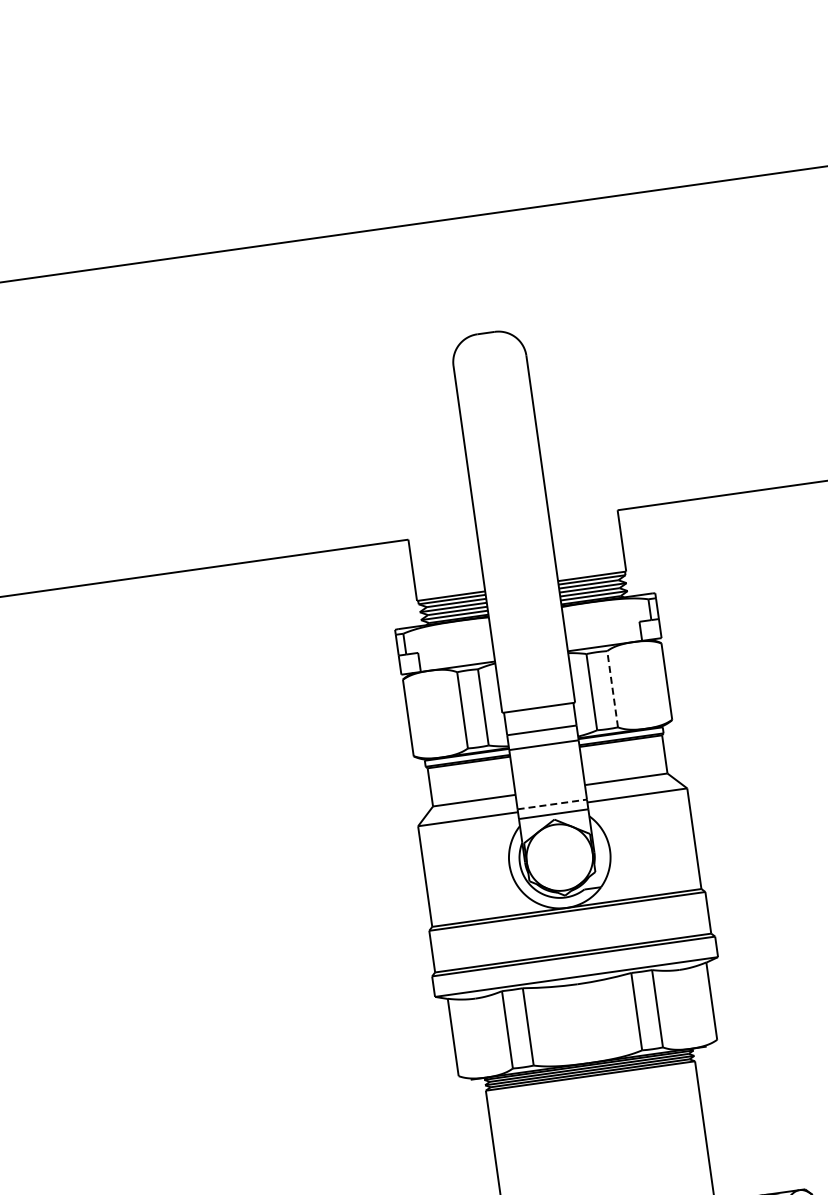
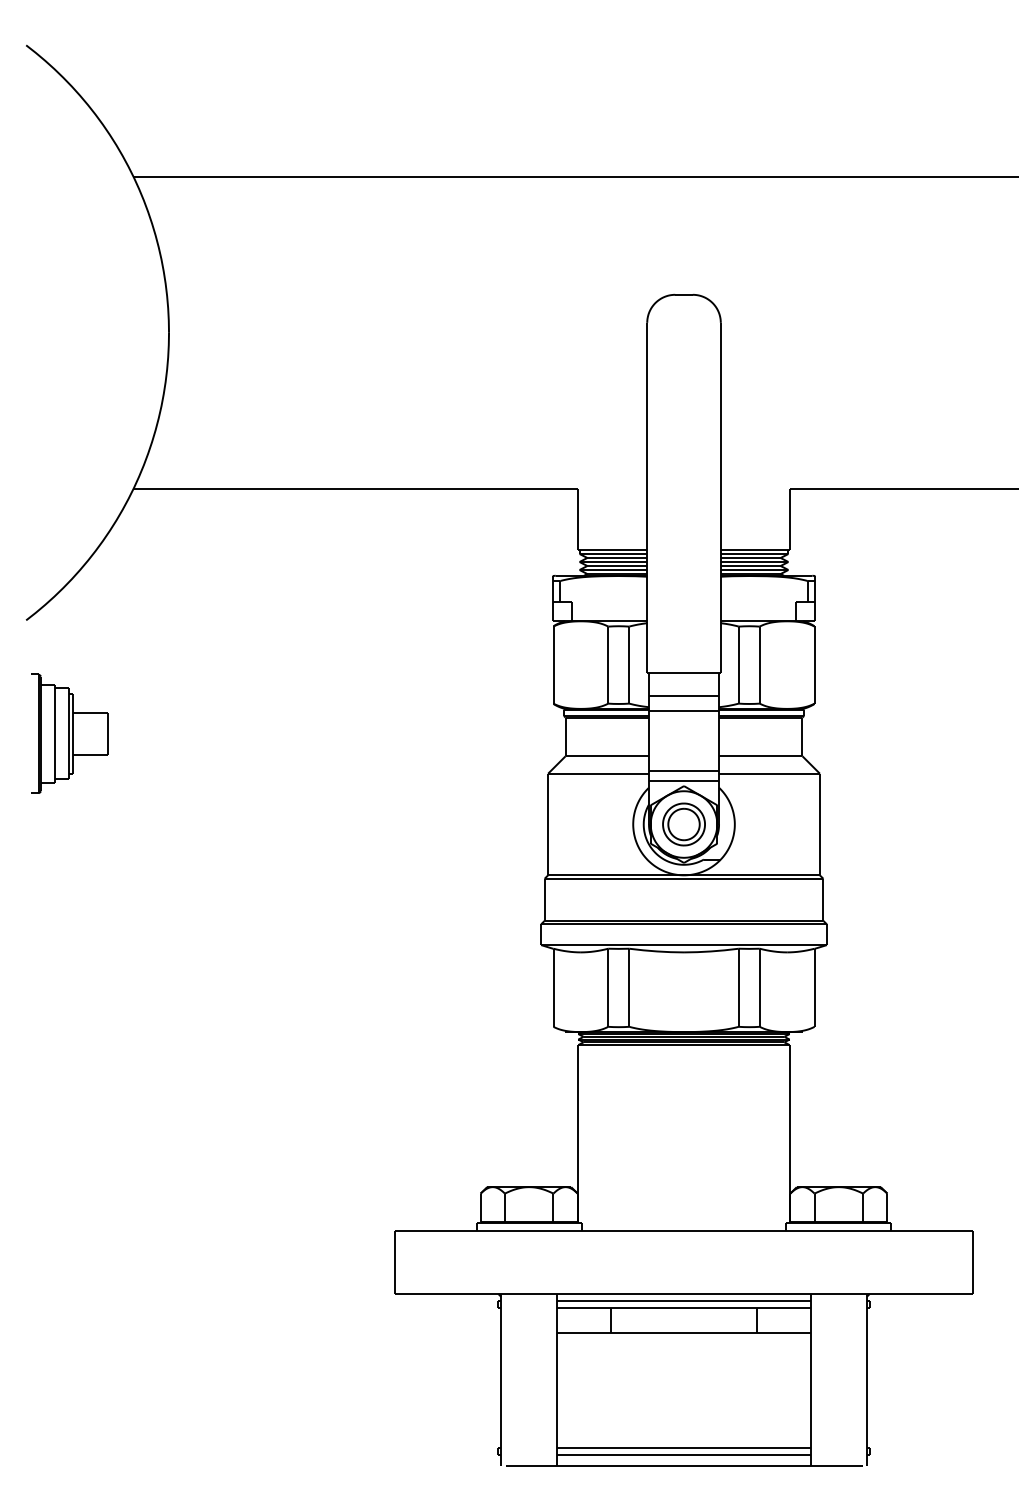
line: (612, 689) -> (759, 665), dashed -> solid
line: (552, 804) -> (684, 770), dashed -> solid
part: (559, 857) -> (683, 824), added

